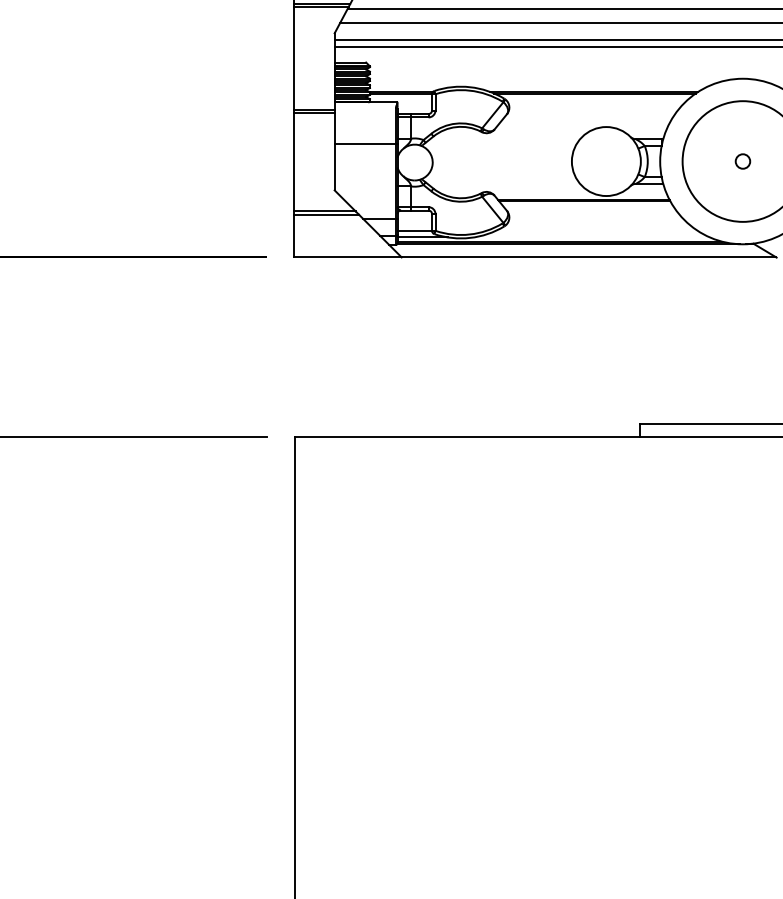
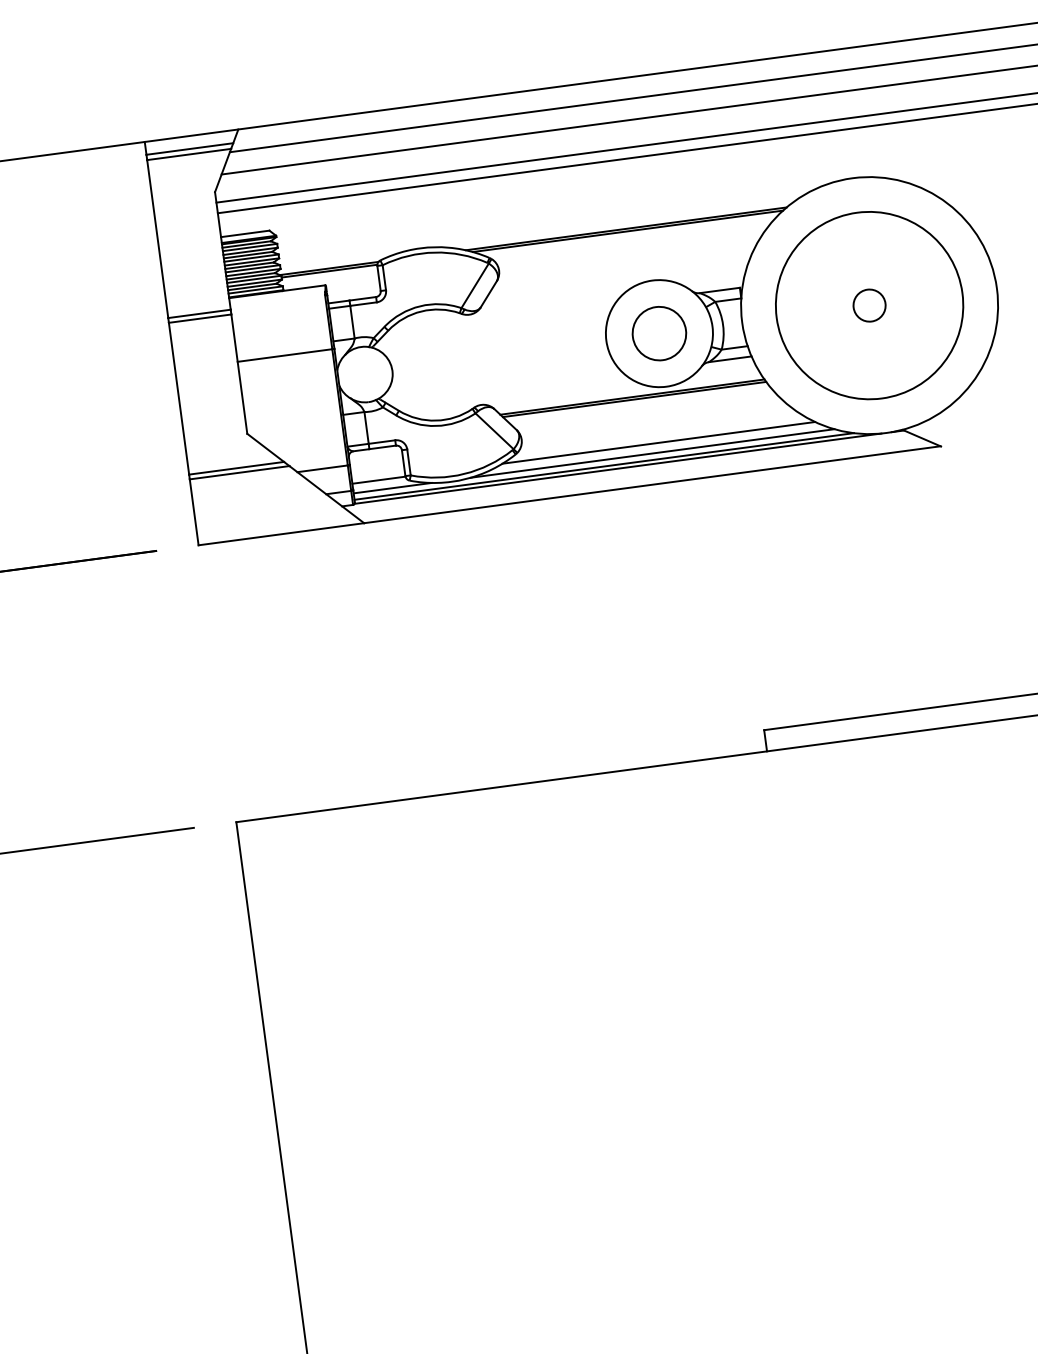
circle: (606, 161) -> (659, 333), added
circle: (742, 161) -> (868, 305), size x1.43
line: (596, 231) -> (658, 443), added
line: (591, 237) -> (652, 453), added

